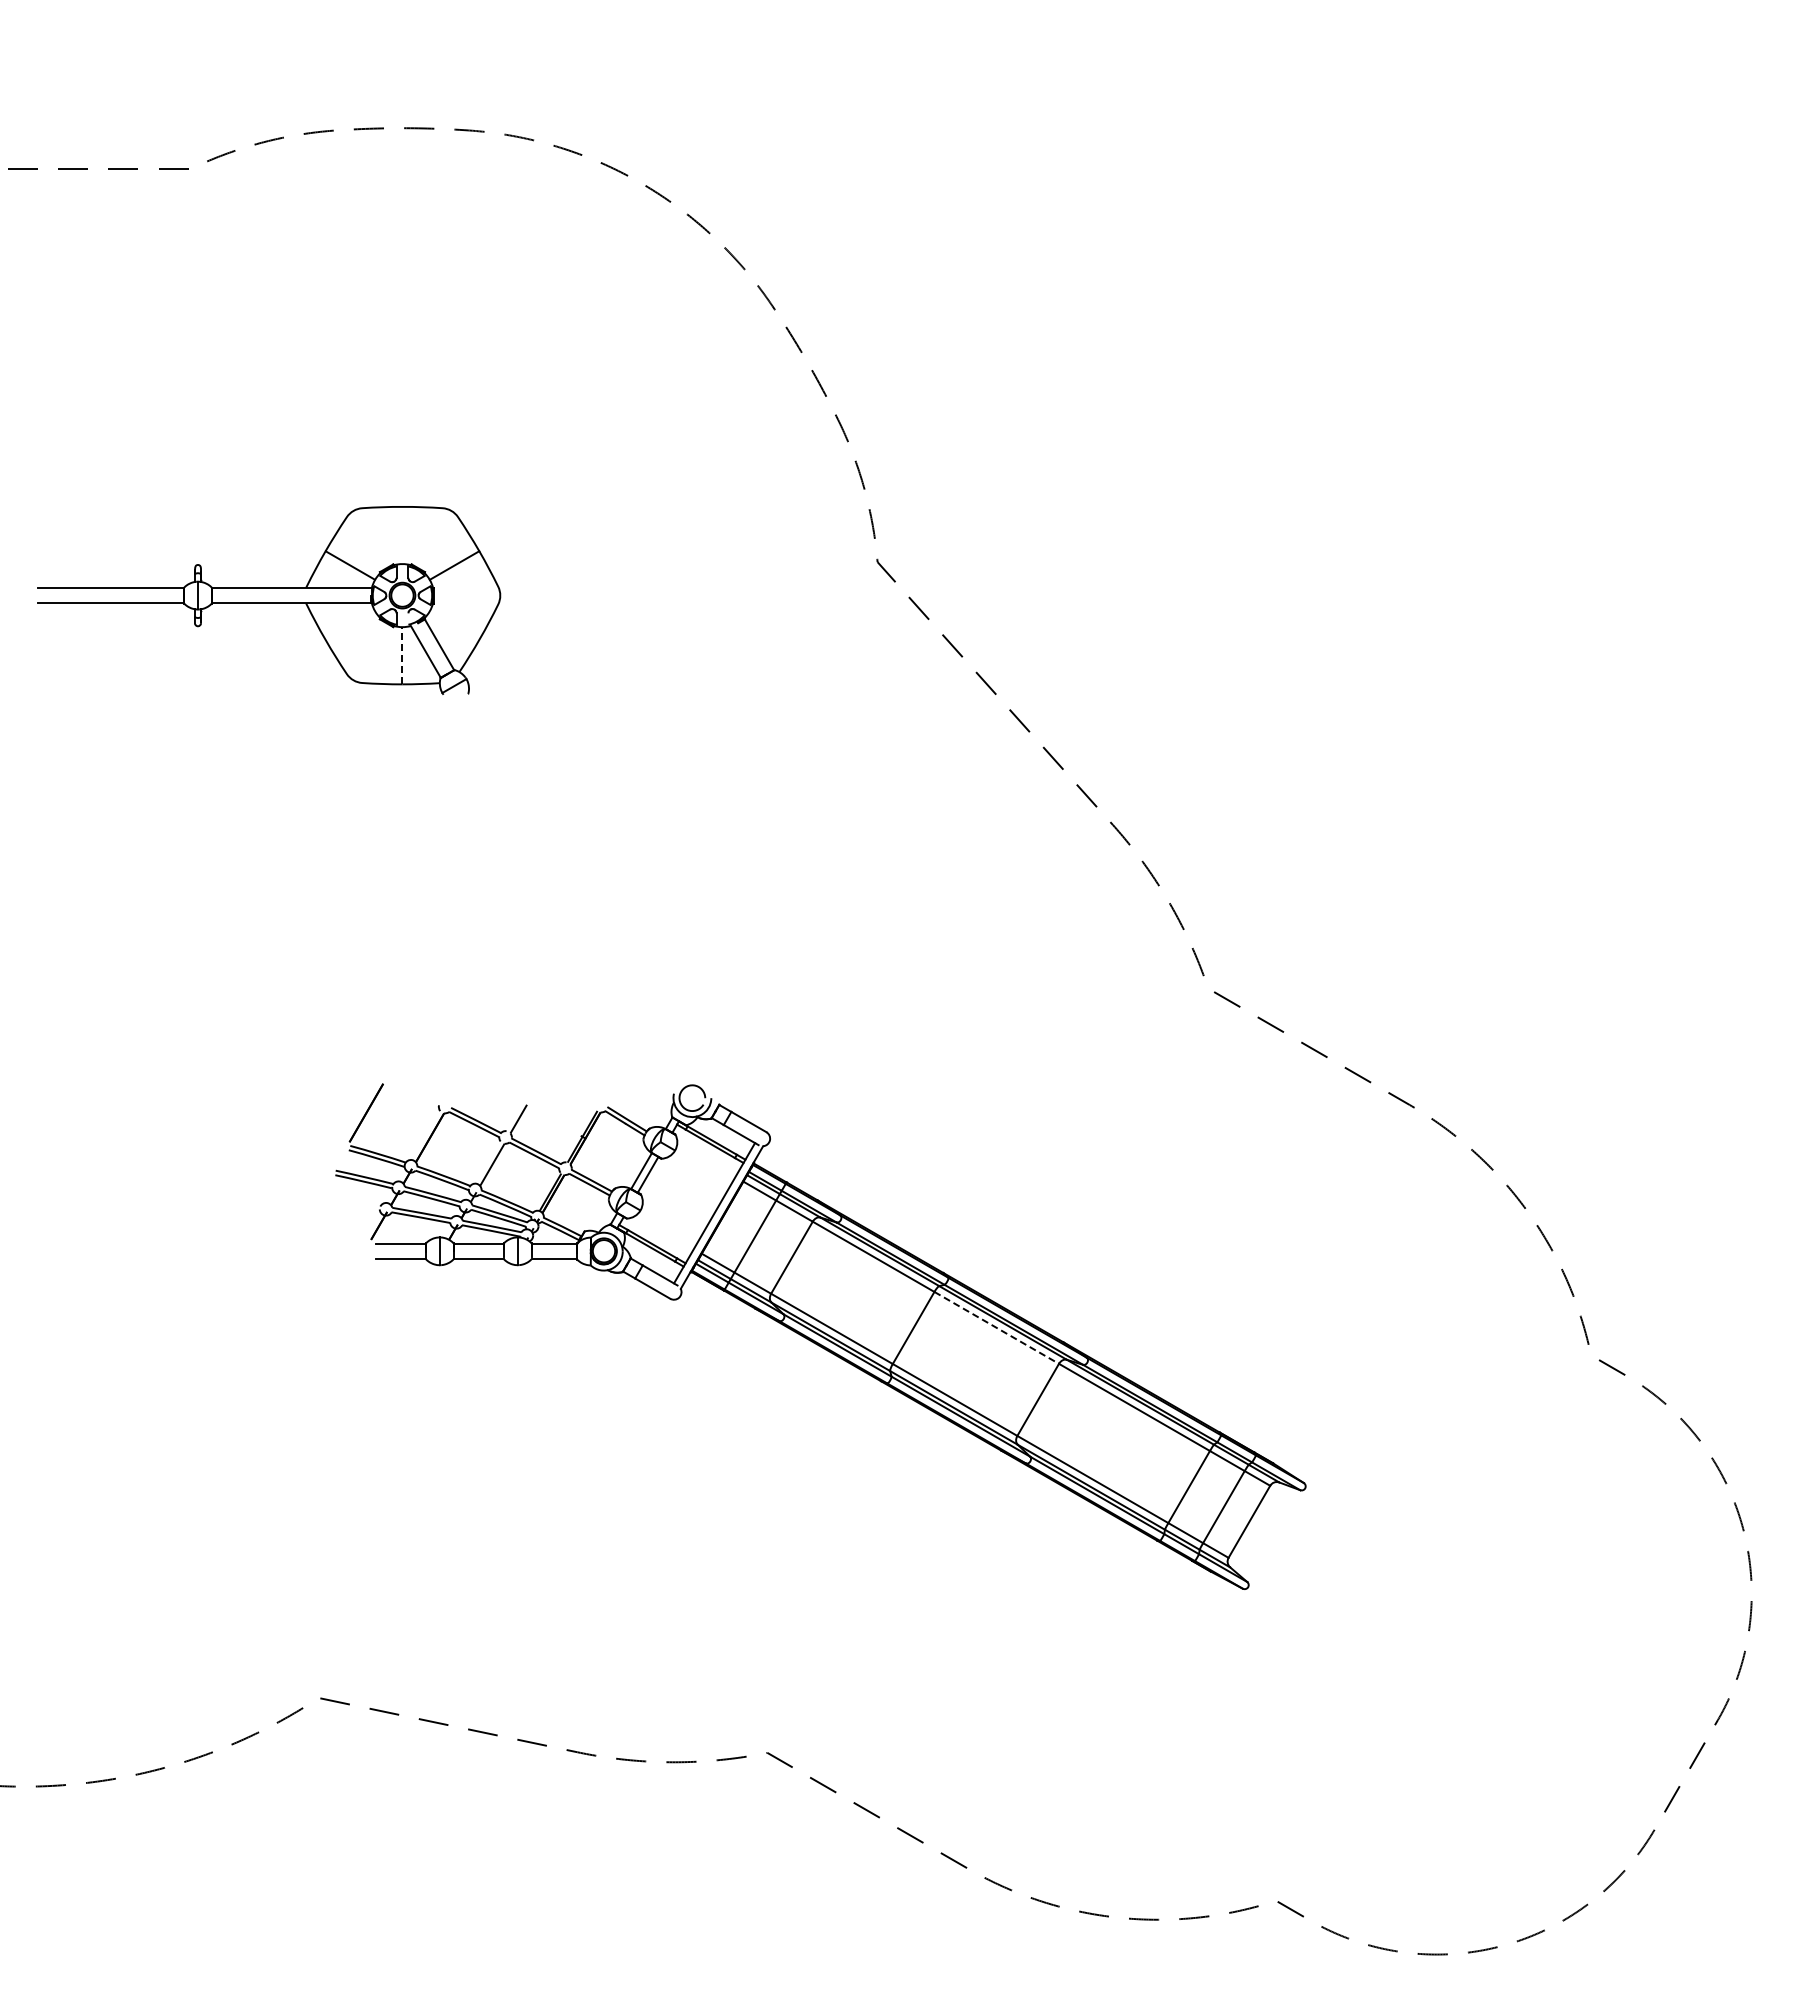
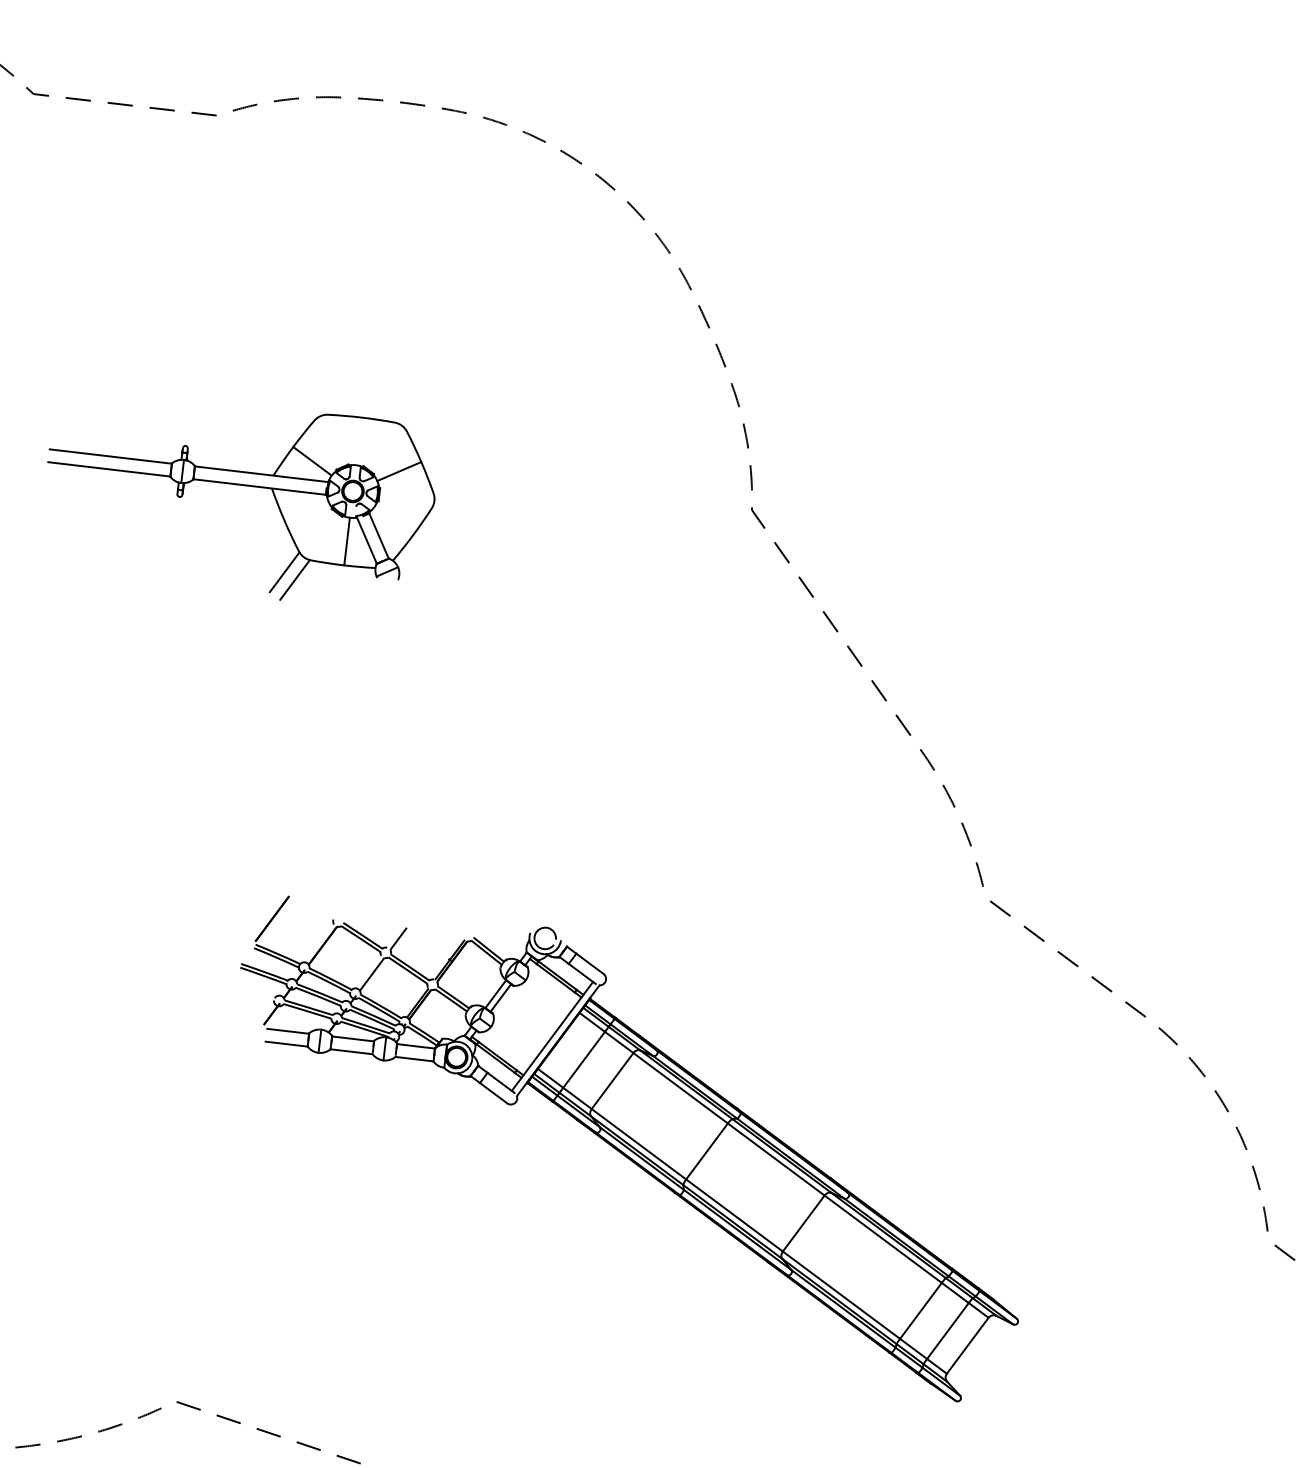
line: (402, 655) -> (347, 541), dashed -> solid
line: (332, 700) -> (284, 571), added
line: (346, 708) -> (295, 580), added
line: (996, 1327) -> (776, 1159), dashed -> solid

